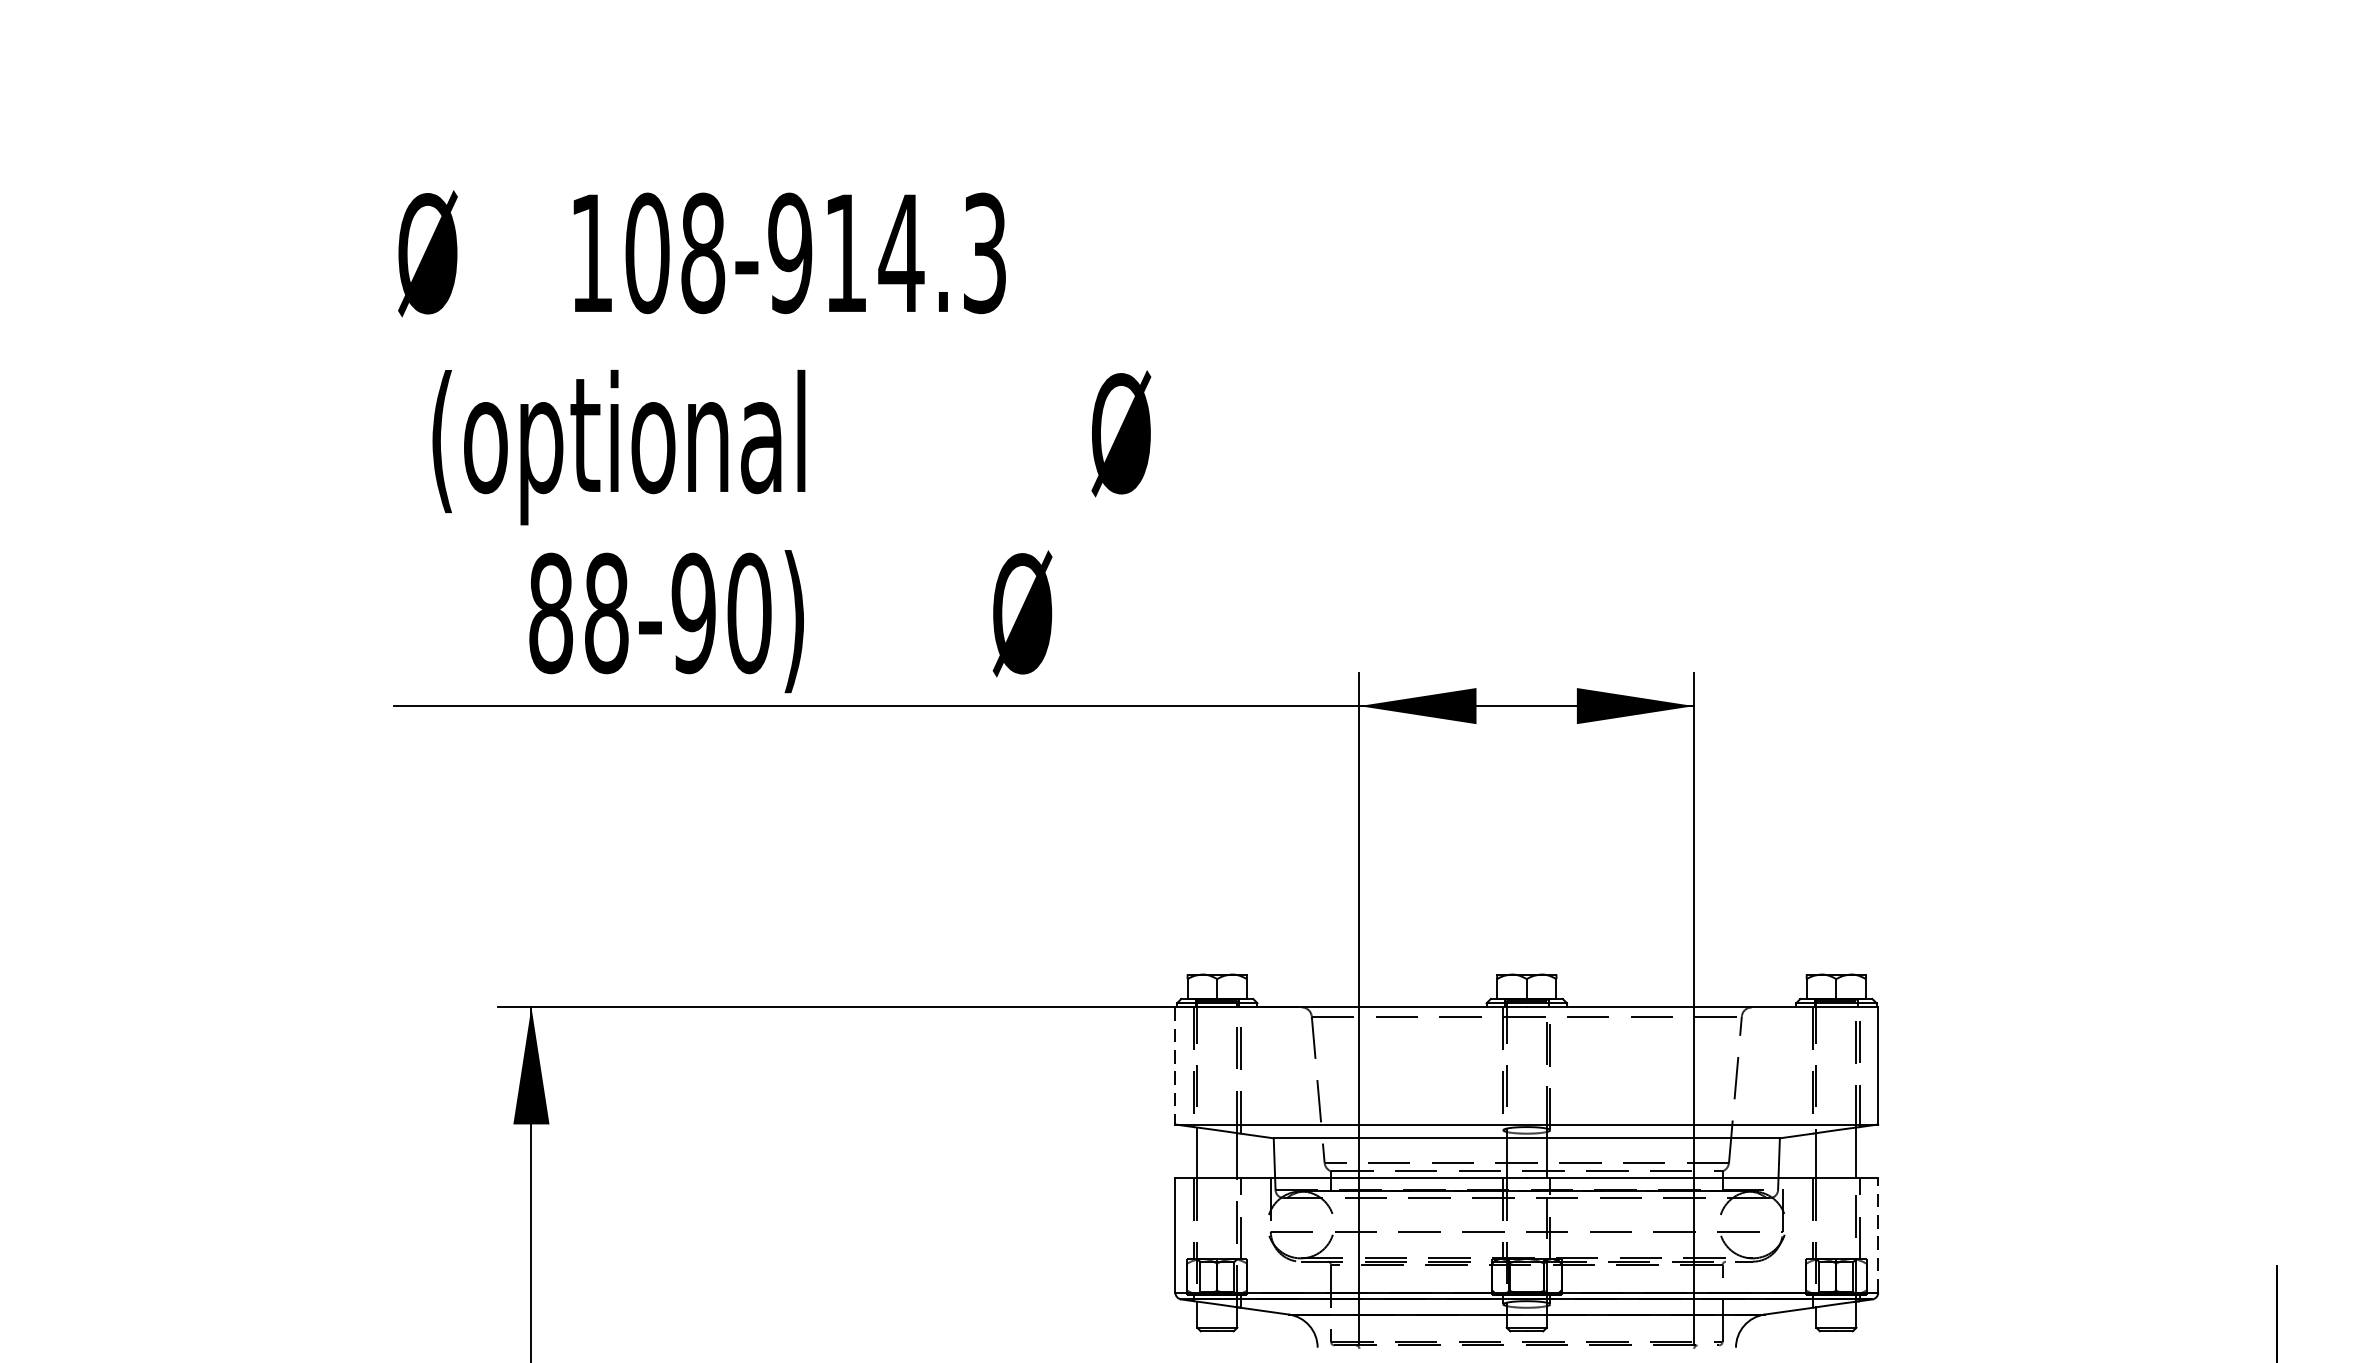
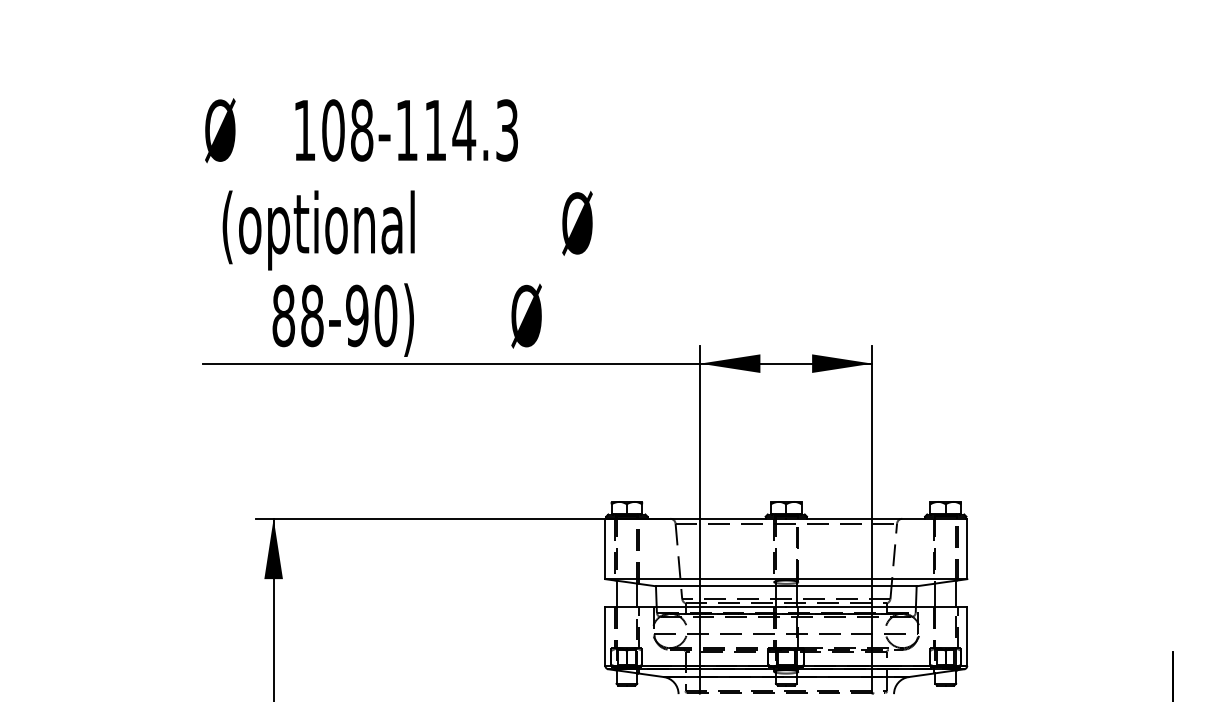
text: (789, 253) -> (406, 130), 108-914.3 -> 108-114.3
line: (1175, 1066) -> (605, 549), dashed -> solid
line: (1878, 1235) -> (967, 636), dashed -> solid

